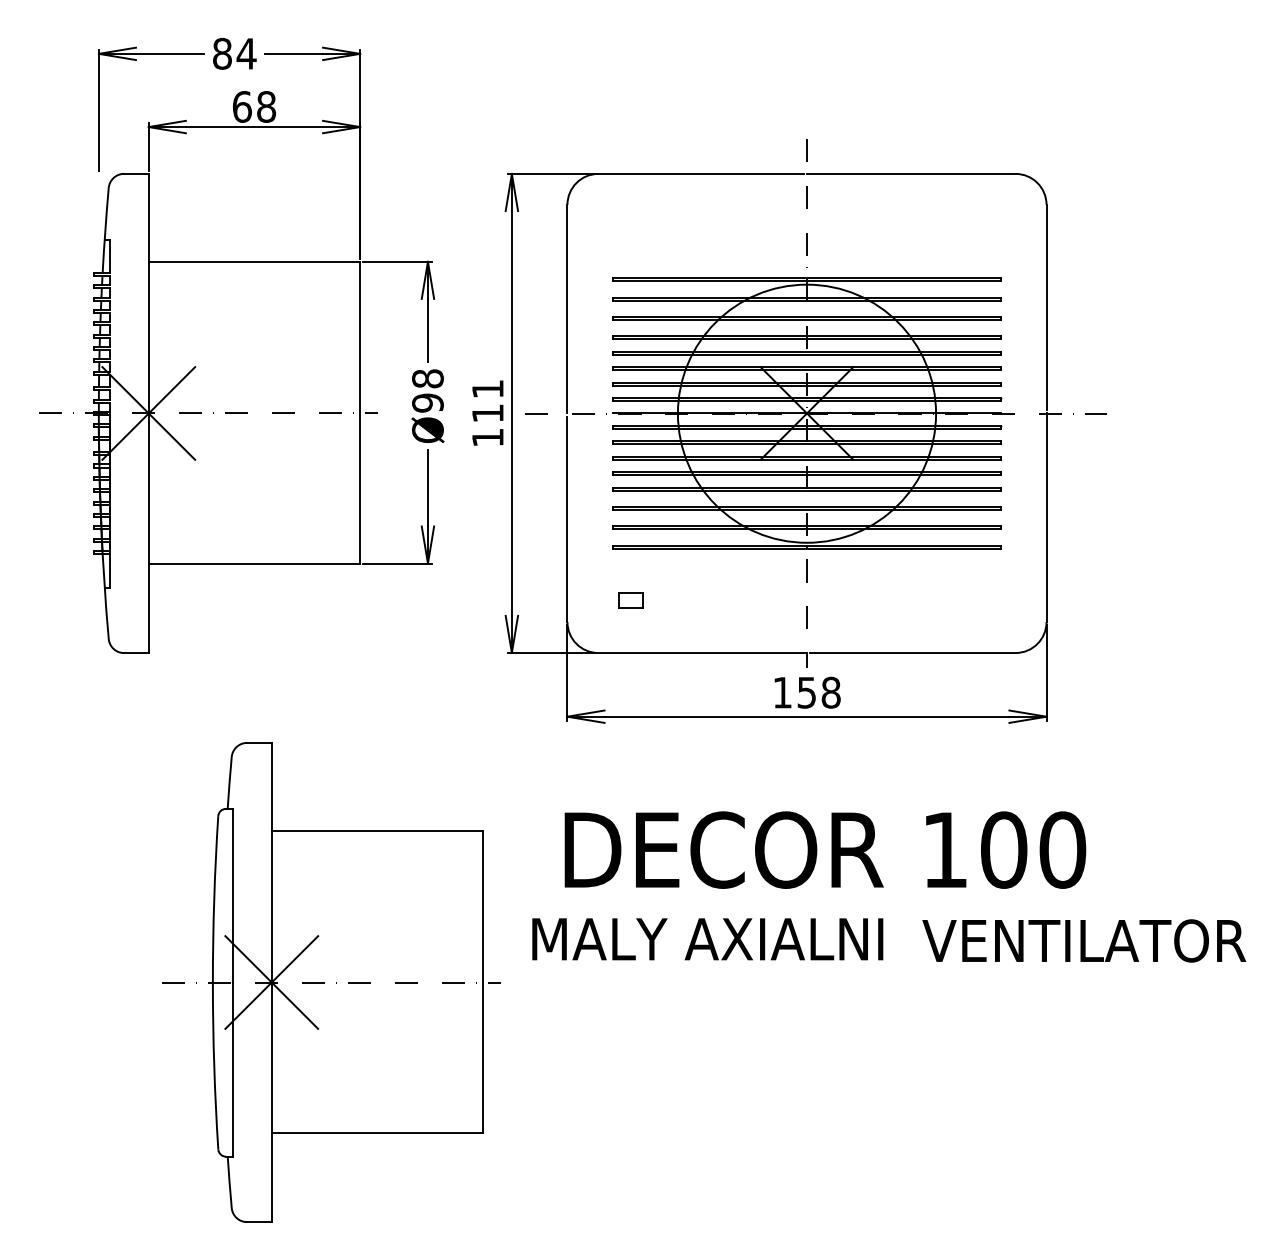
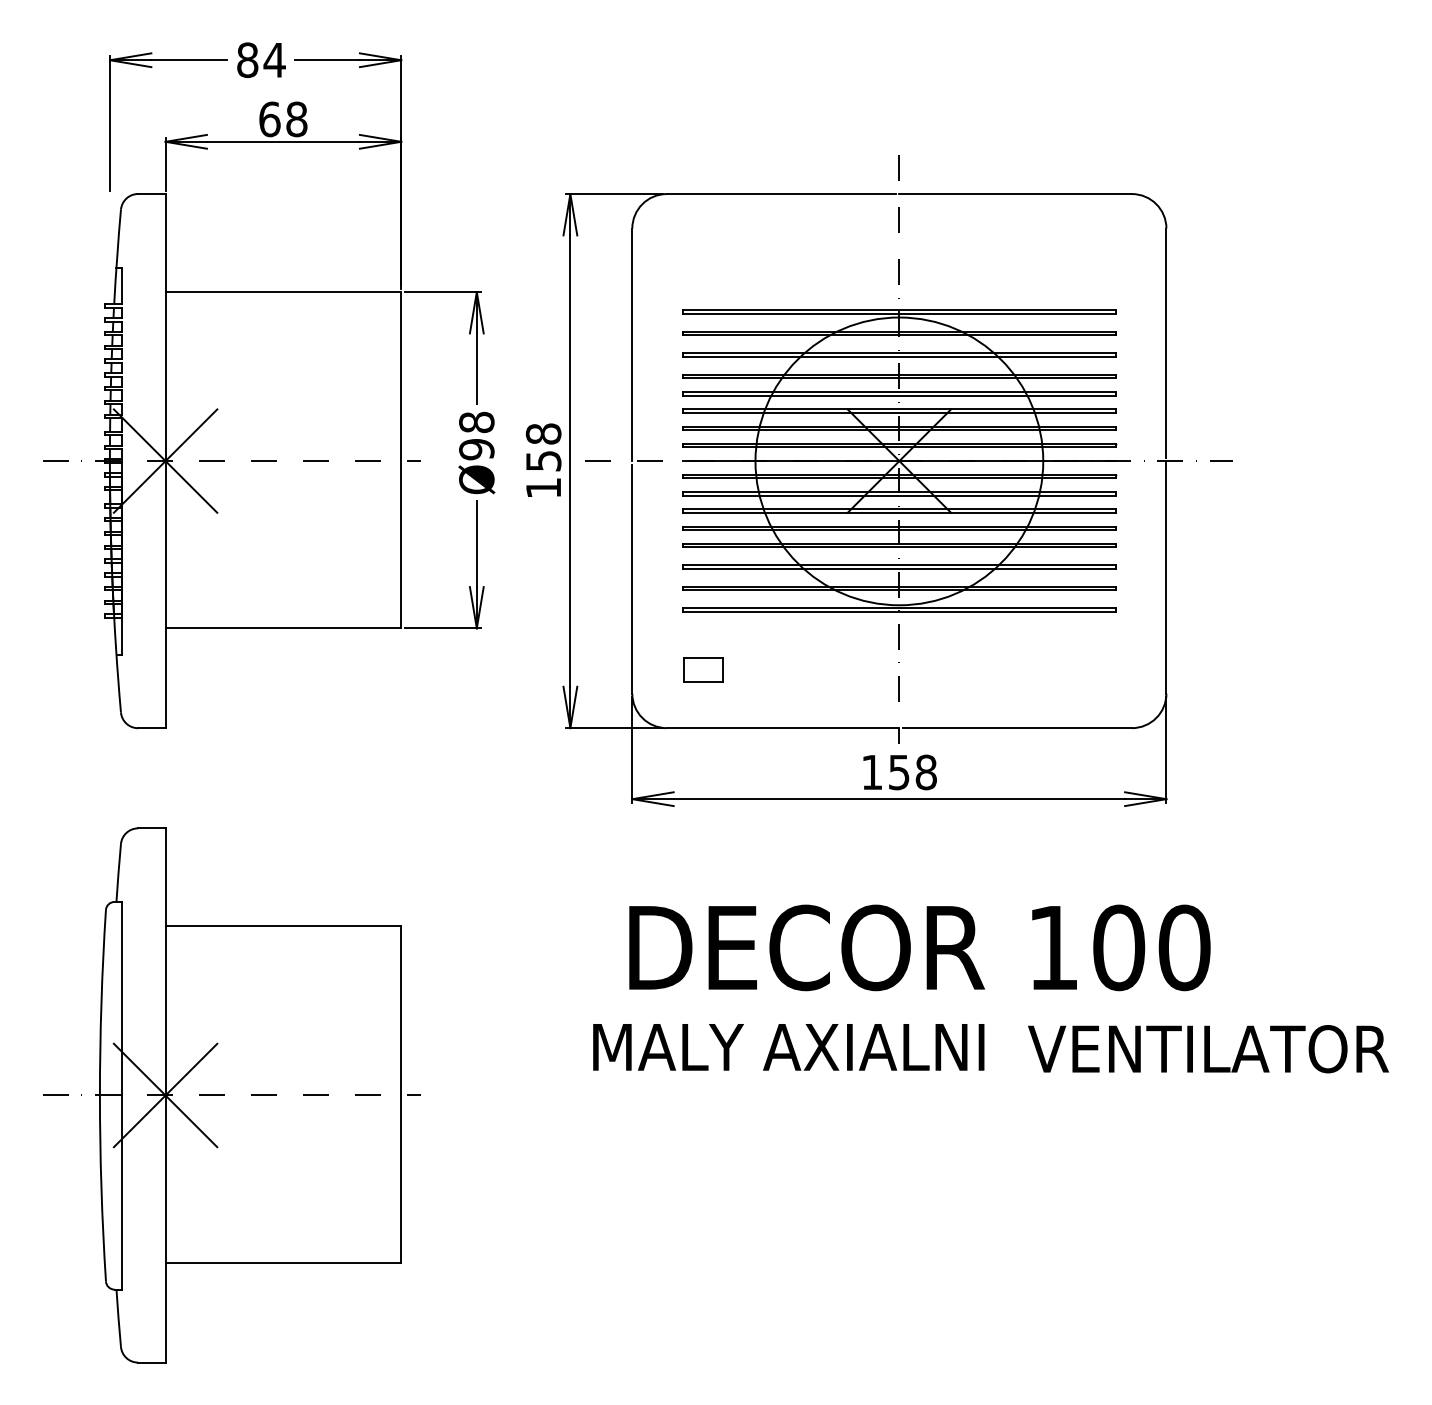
text: (487, 400) -> (543, 446), 111 -> 158
part: (630, 600) -> (702, 669), size x1.43
part: (331, 982) -> (232, 1095), moved

